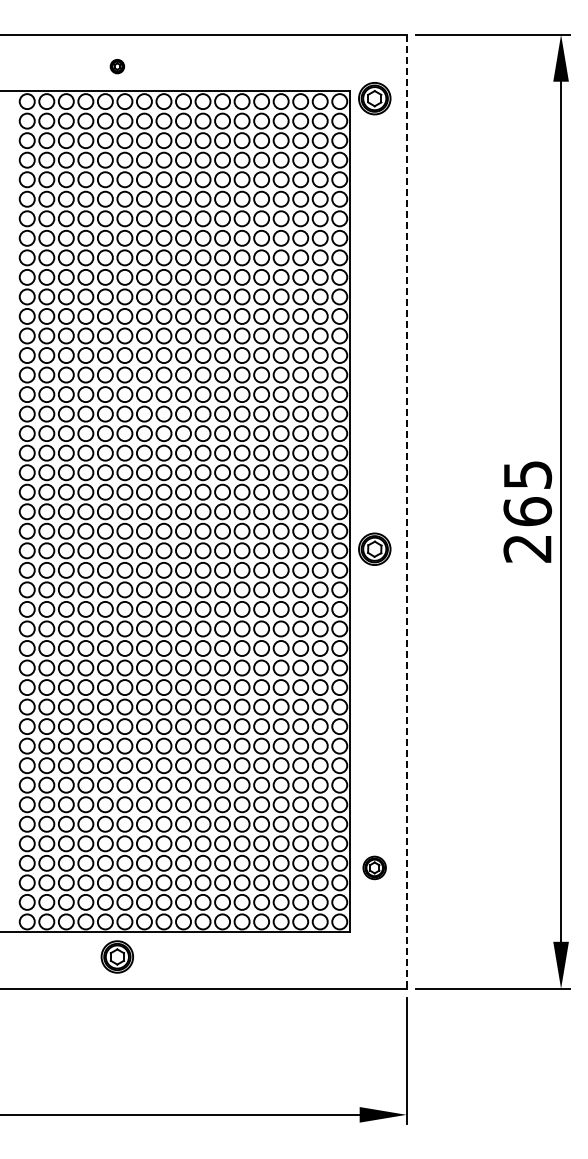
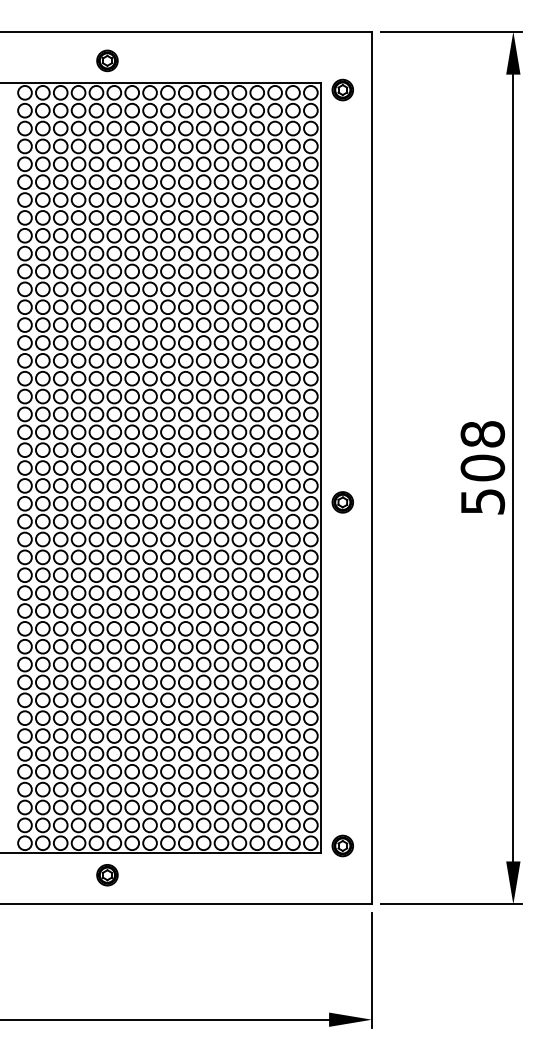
part: (117, 66) -> (107, 60), size x1.67
part: (374, 98) -> (342, 89), size x0.71
text: (527, 511) -> (482, 467), 265 -> 508
line: (406, 512) -> (371, 468), dashed -> solid
part: (374, 549) -> (342, 502), size x0.71
part: (374, 867) -> (342, 845), moved
part: (117, 956) -> (107, 874), size x0.71

